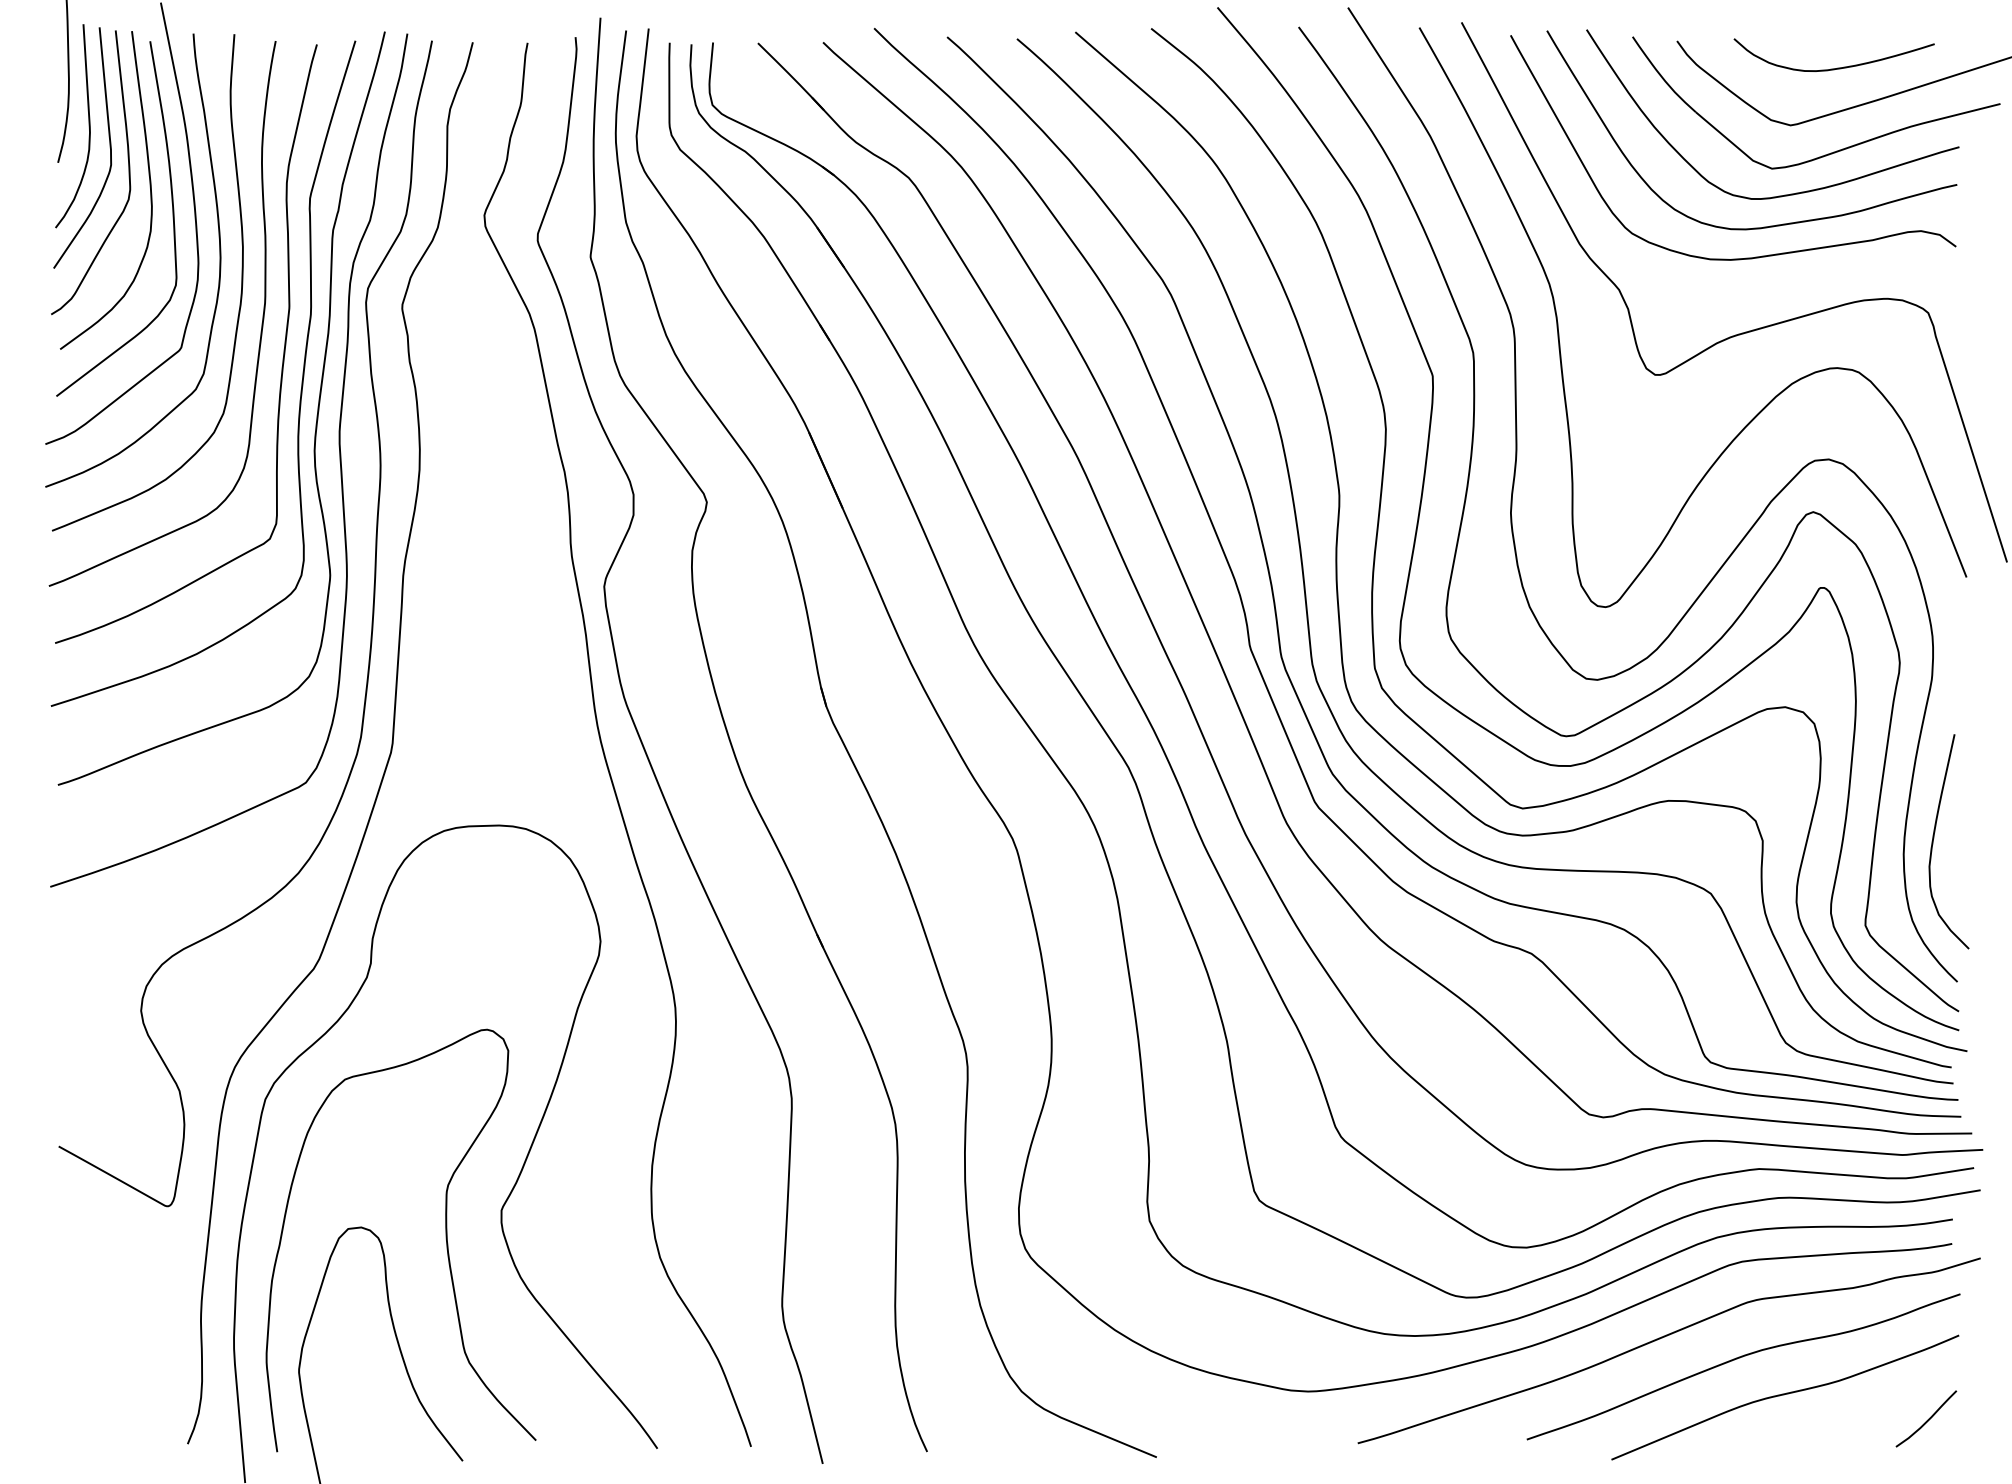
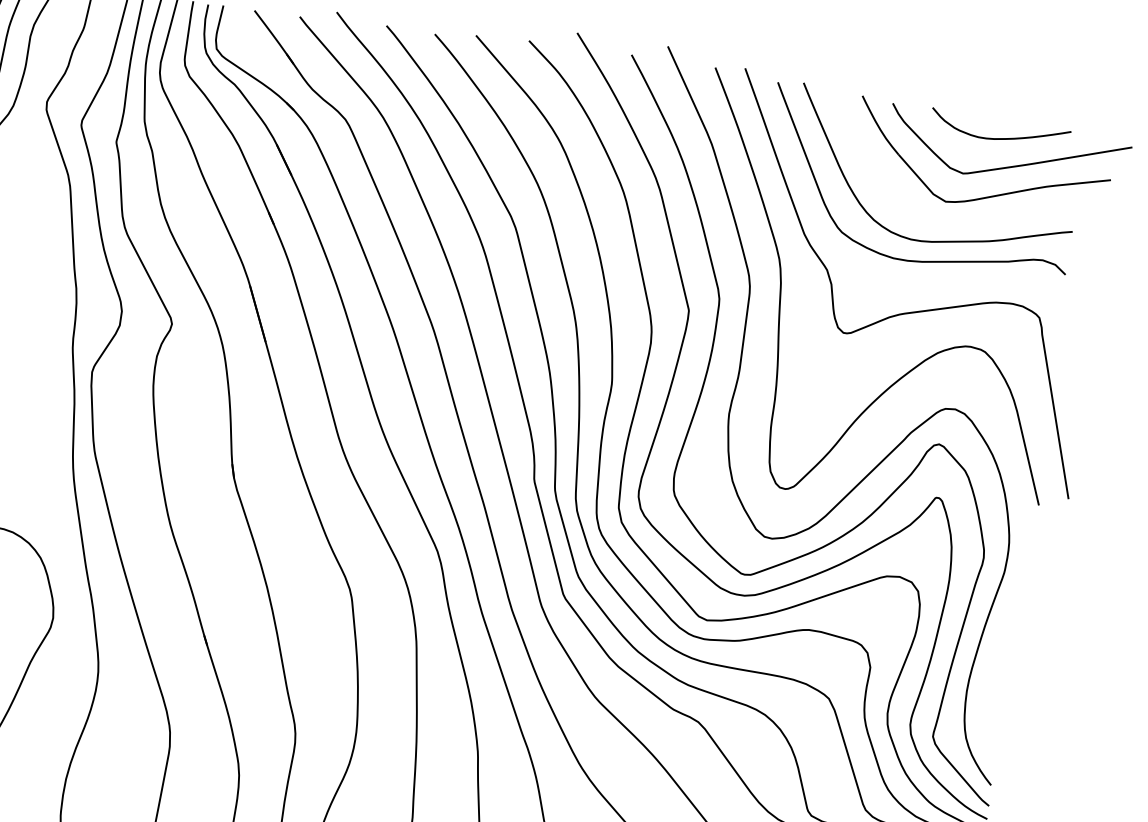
curve: (1784, 194) -> (951, 220), removed
curve: (1934, 838) -> (989, 683), removed

